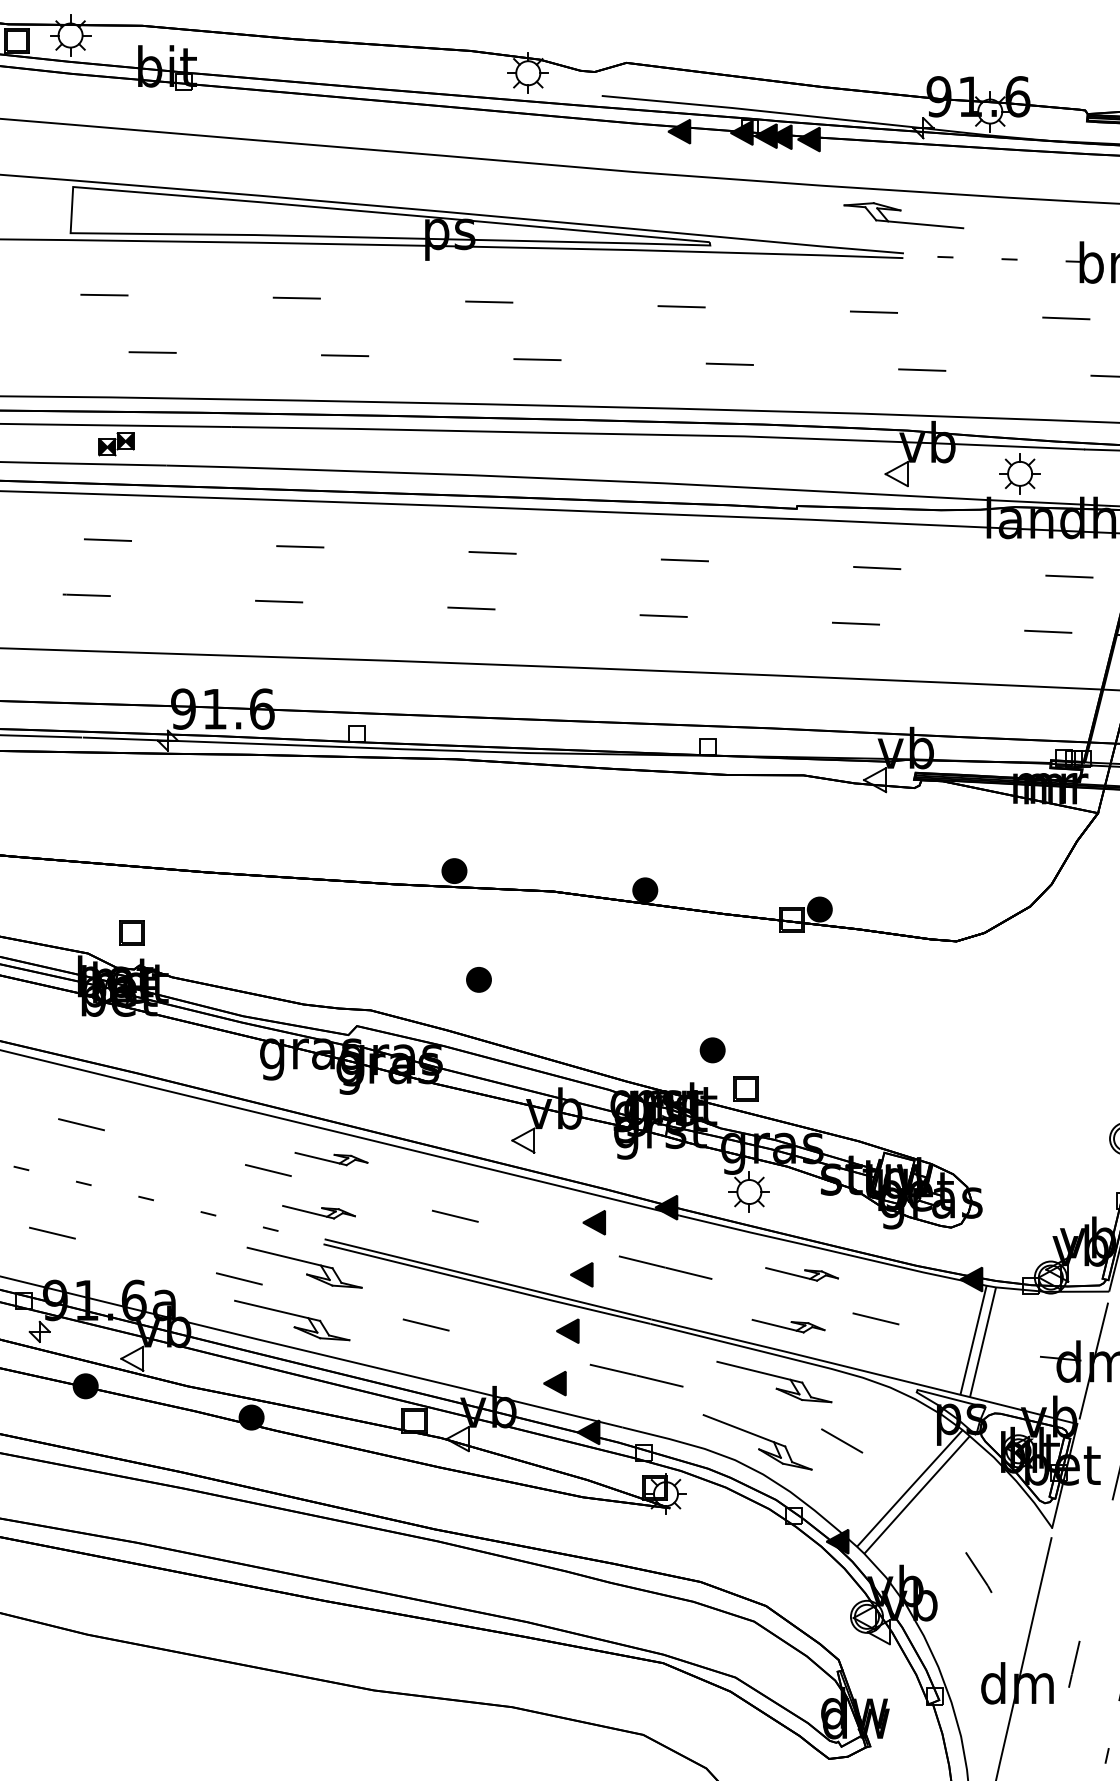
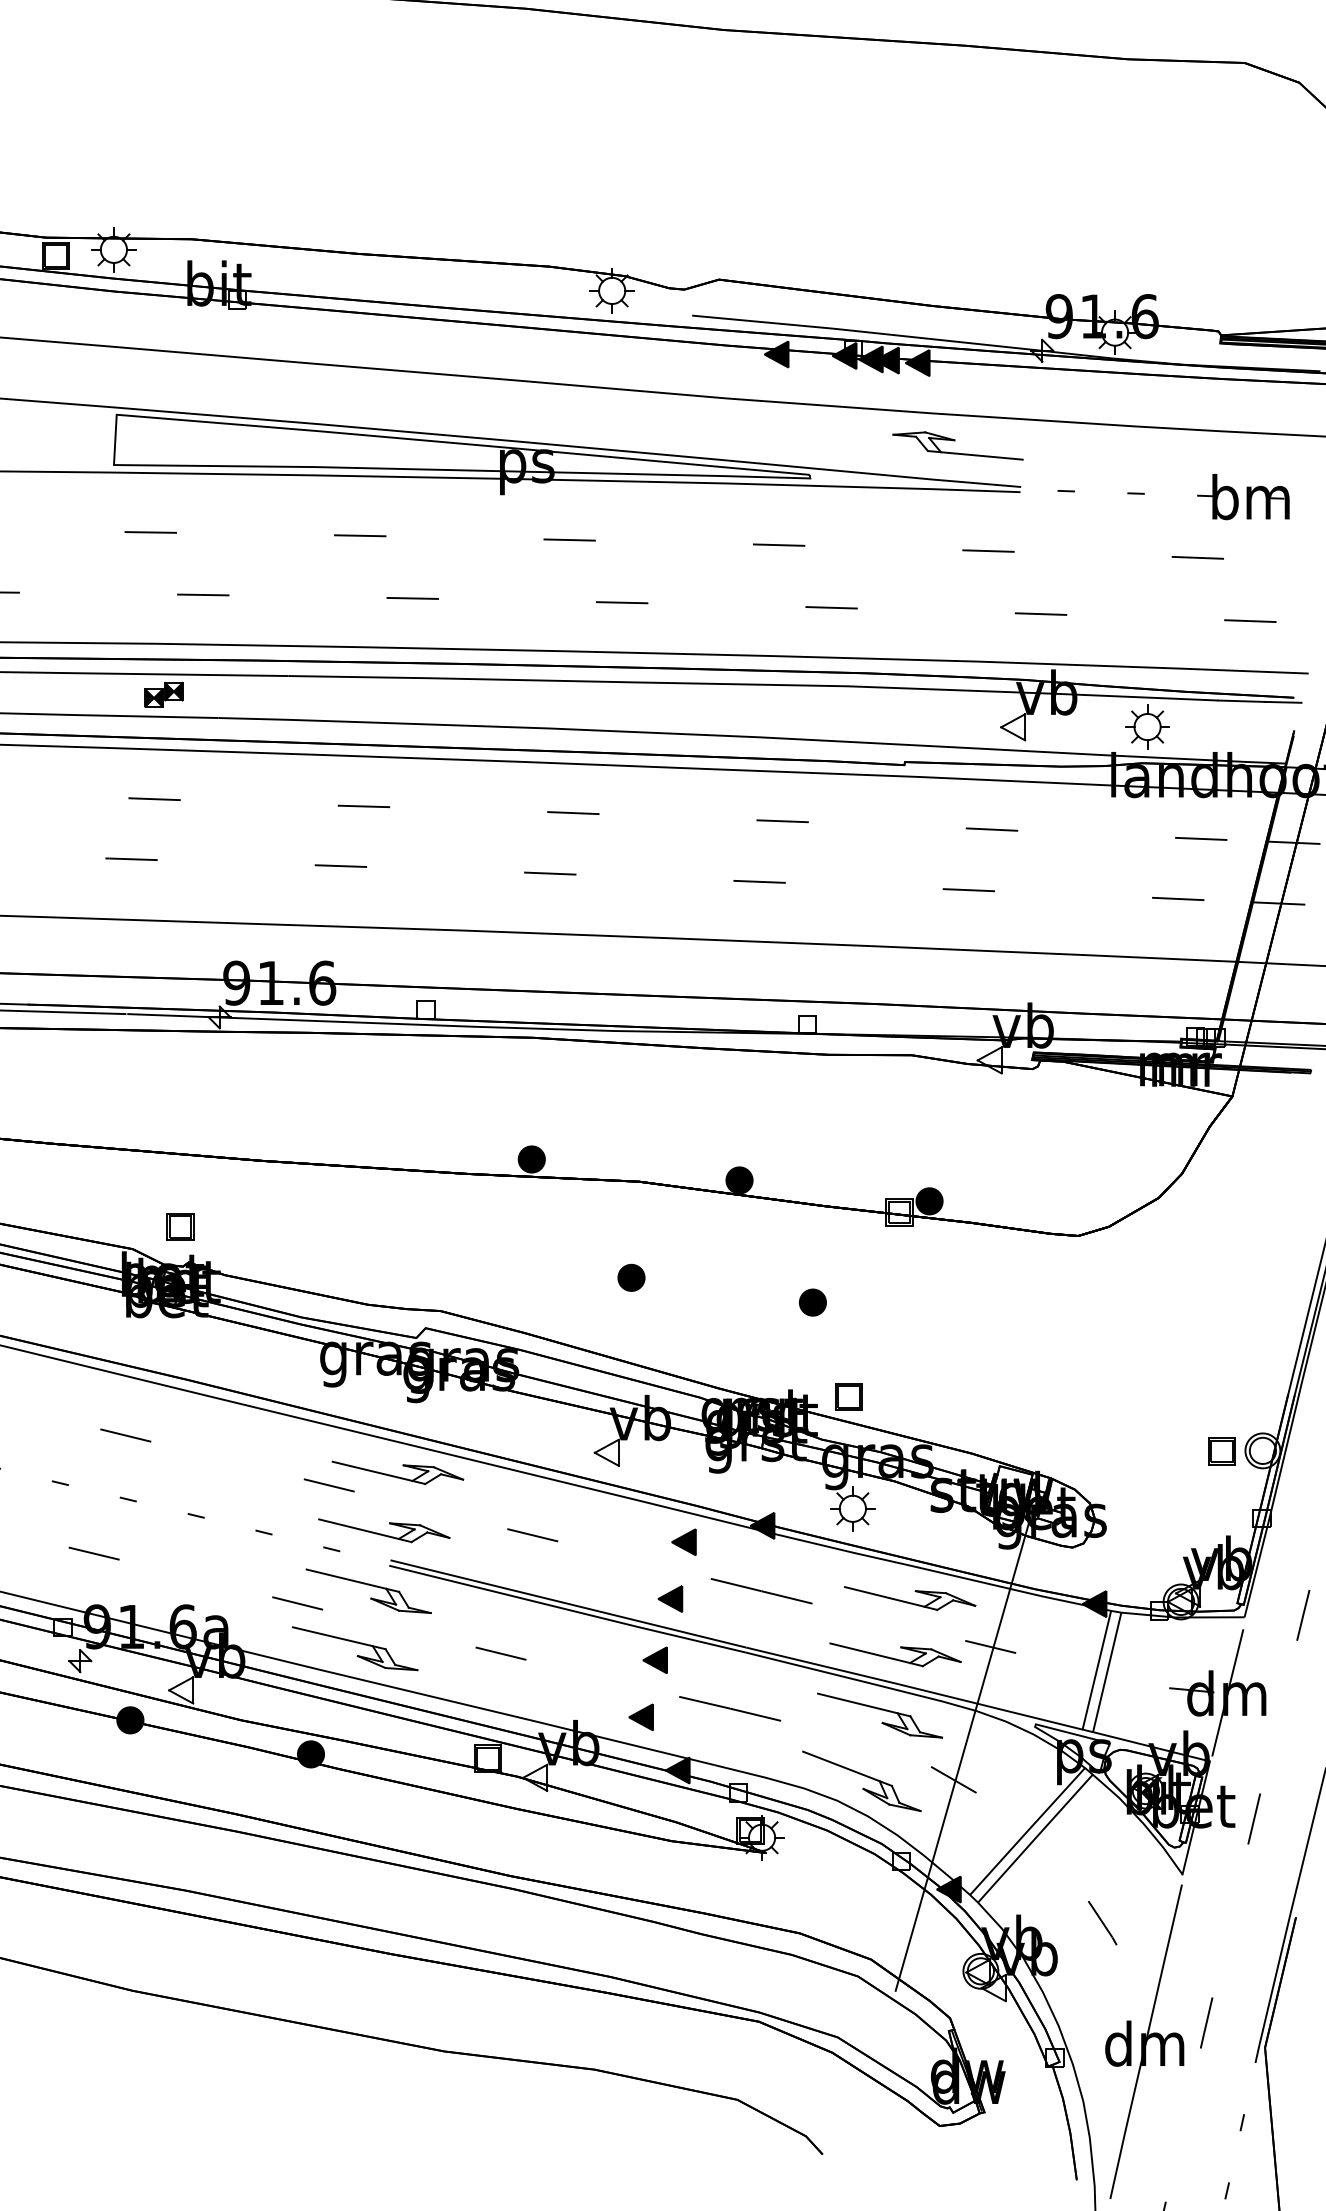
part: (903, 215) -> (957, 445), moved
part: (478, 979) -> (631, 1277), moved
part: (712, 1050) -> (812, 1302), moved
part: (1088, 1139) -> (1221, 1451), added
part: (331, 1158) -> (397, 1472), size x1.67
part: (319, 1211) -> (384, 1530), size x1.67
part: (802, 1274) -> (910, 1598), size x1.67
part: (788, 1325) -> (895, 1654), size x1.67
line: (850, 1418) -> (962, 1755), added

